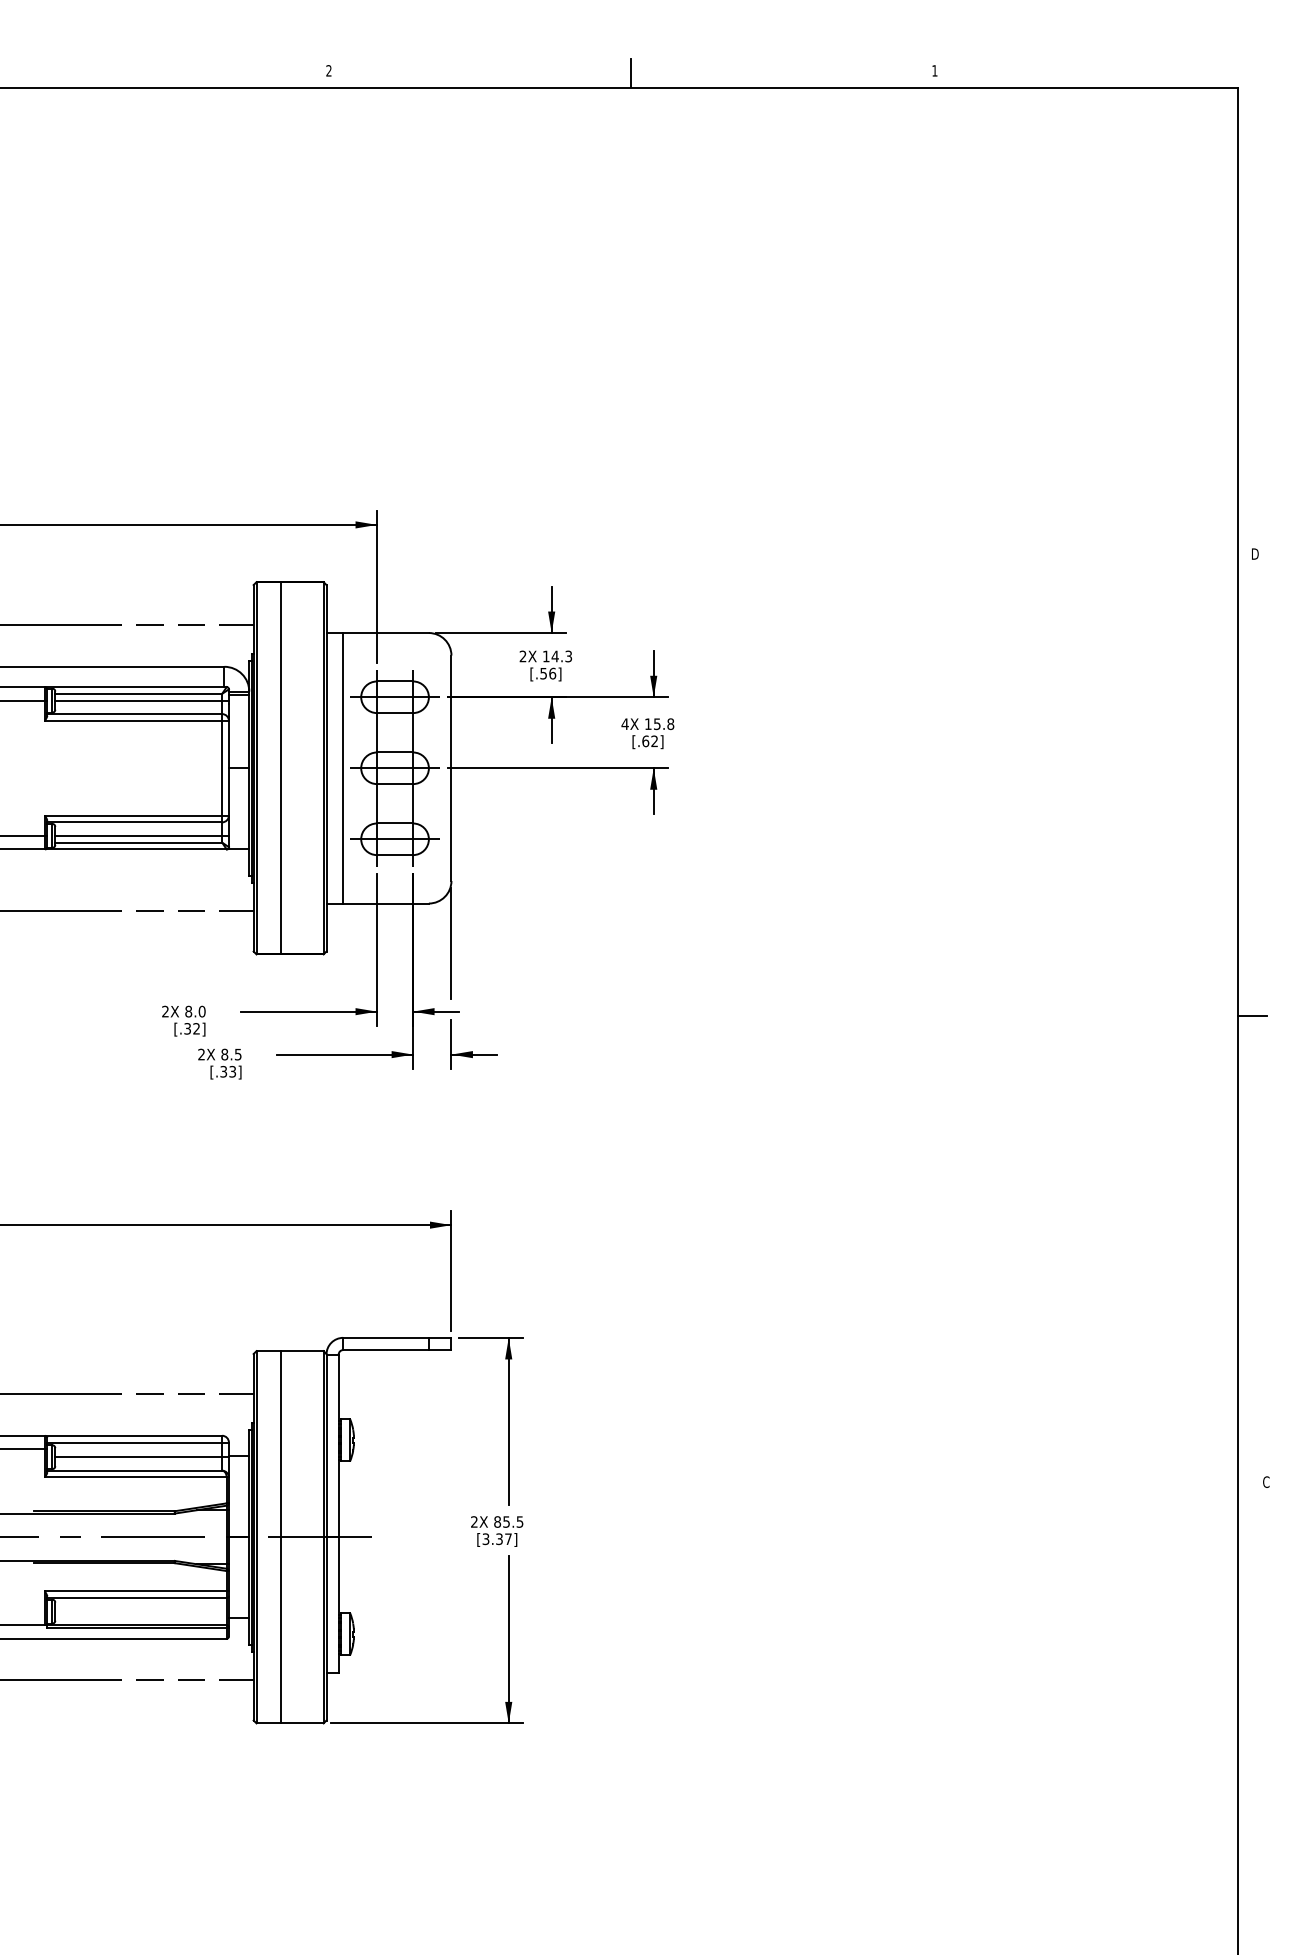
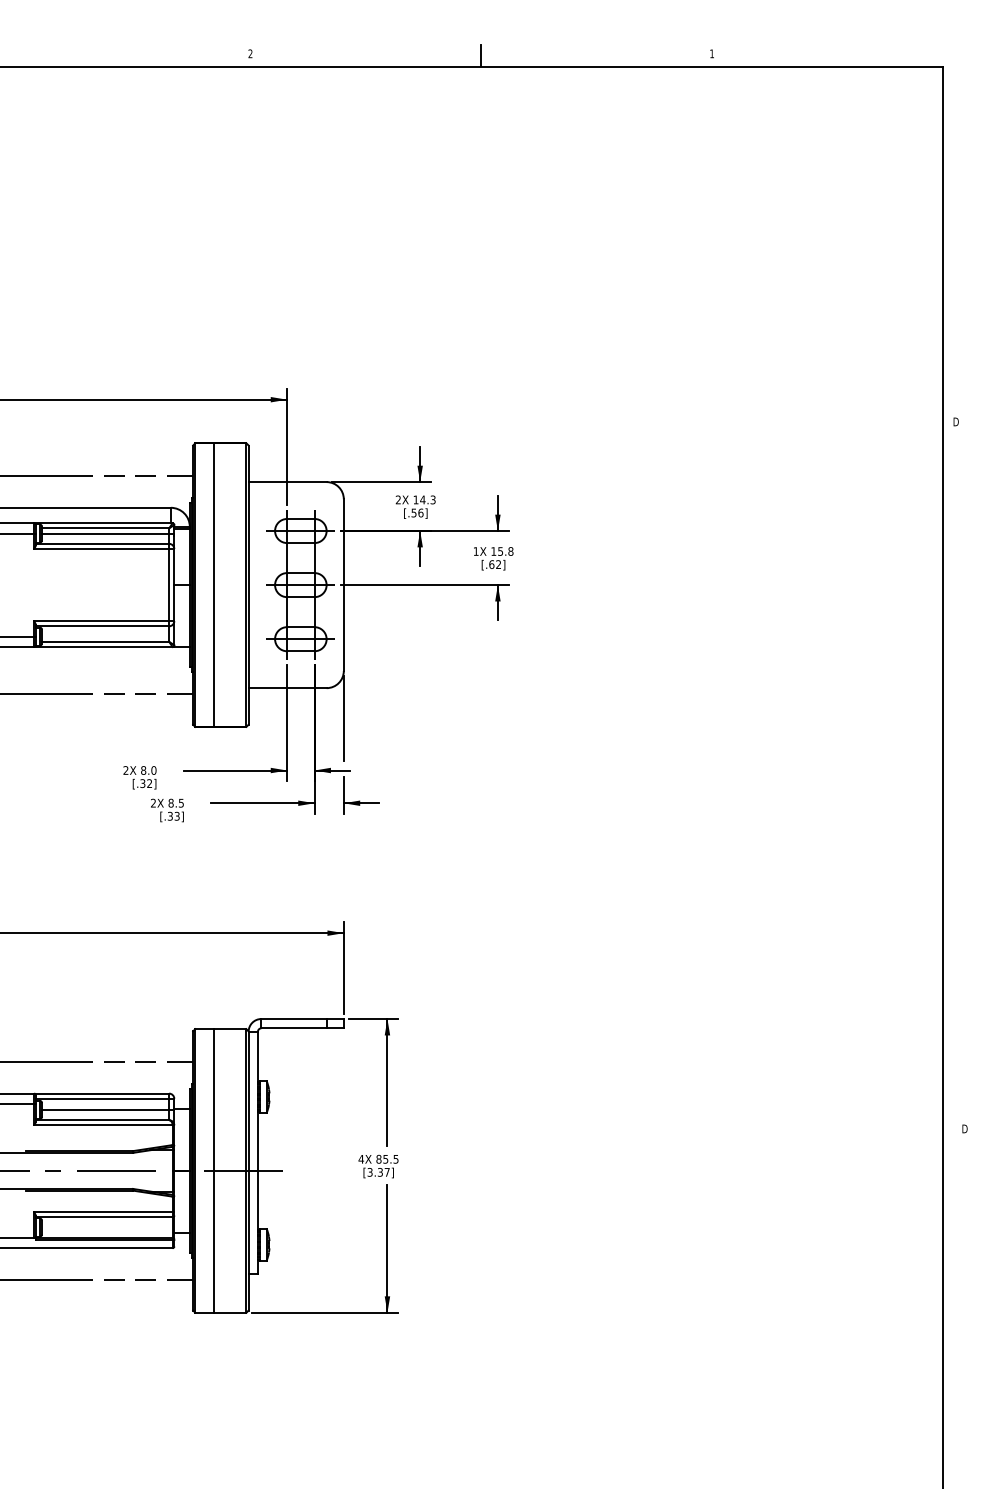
text: (624, 723) -> (475, 551), 4X -> 1X
line: (343, 768) -> (261, 585), removed
line: (141, 835) -> (107, 636), removed
line: (1252, 1016) -> (954, 774), removed
text: (1266, 1481) -> (964, 1128), C -> D
text: (474, 1521) -> (361, 1158), 2X -> 4X

